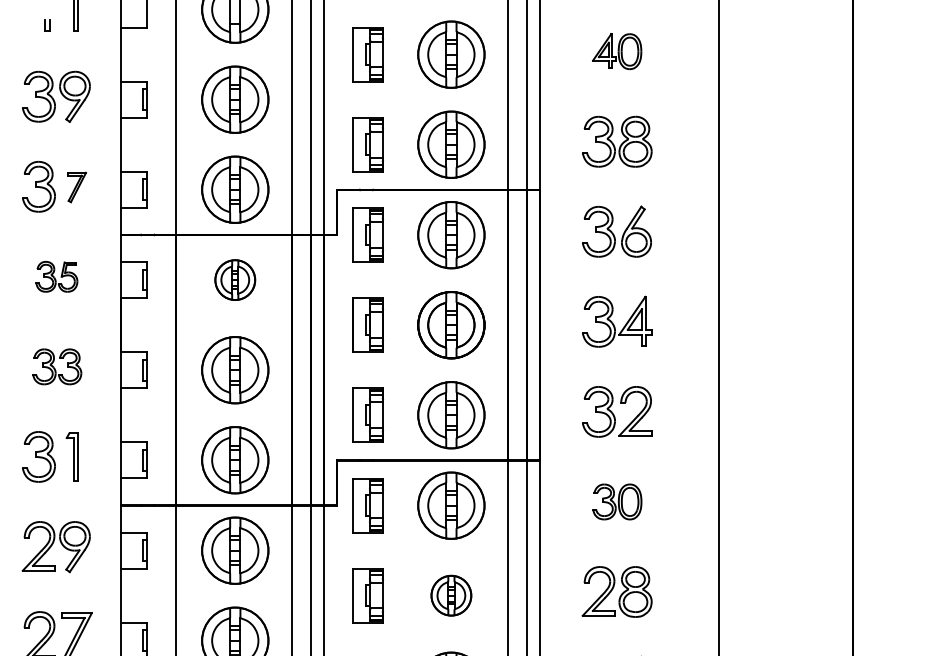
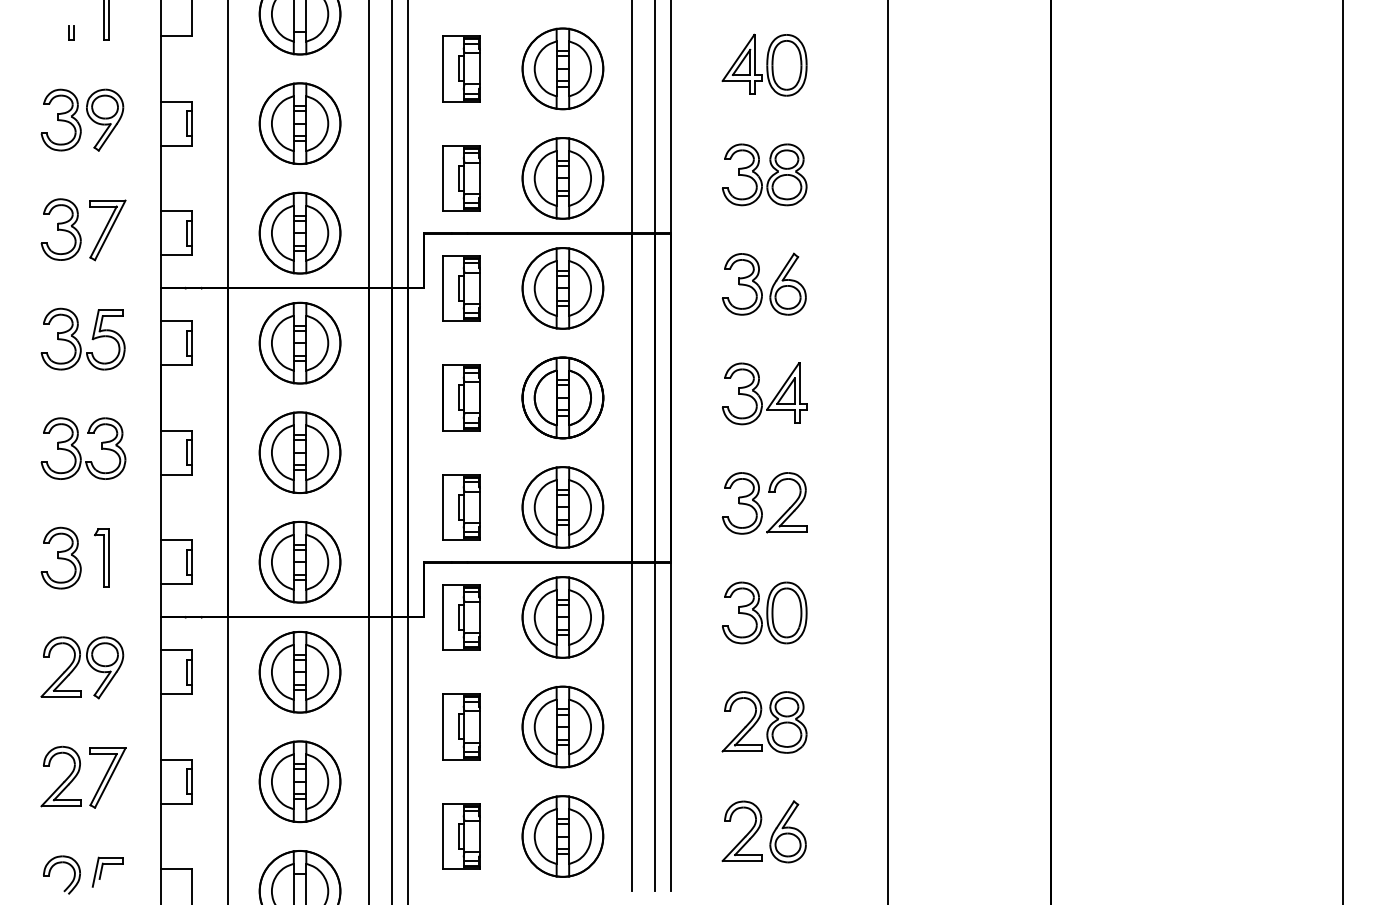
part: (617, 51) -> (764, 64), size x1.43
part: (76, 187) -> (107, 230), size x1.67
part: (56, 276) -> (82, 338), size x1.67
part: (234, 279) -> (299, 342), size x1.67
part: (57, 366) -> (83, 448), size x1.43
part: (617, 501) -> (764, 612), size x1.43
part: (451, 595) -> (562, 726), size x1.67

